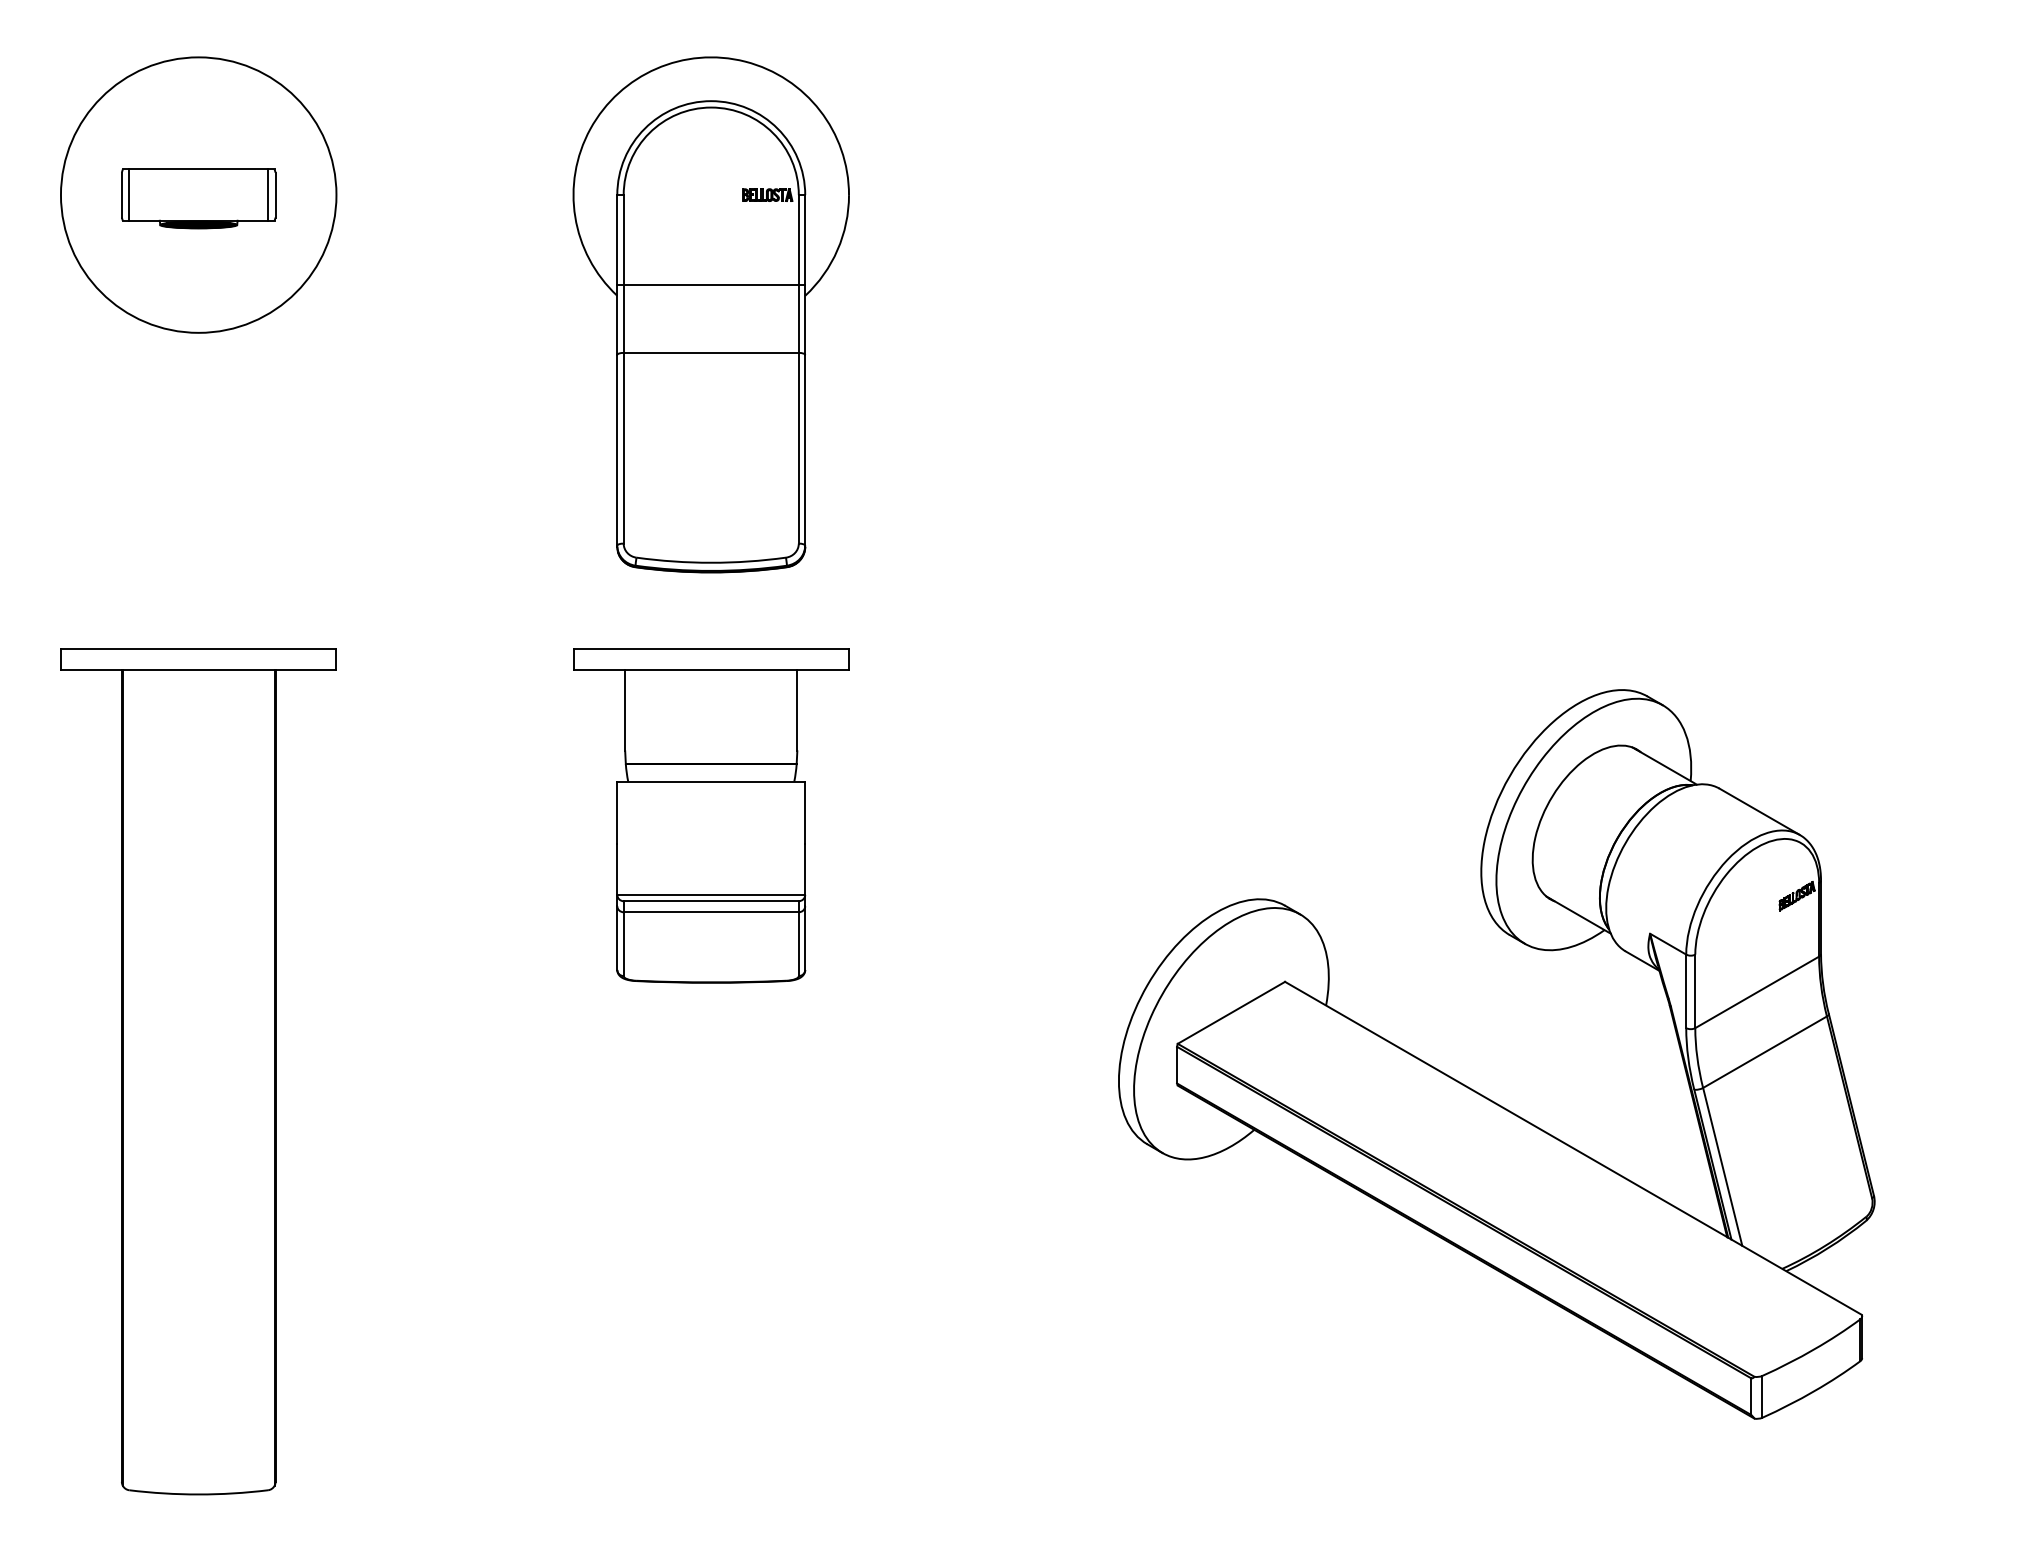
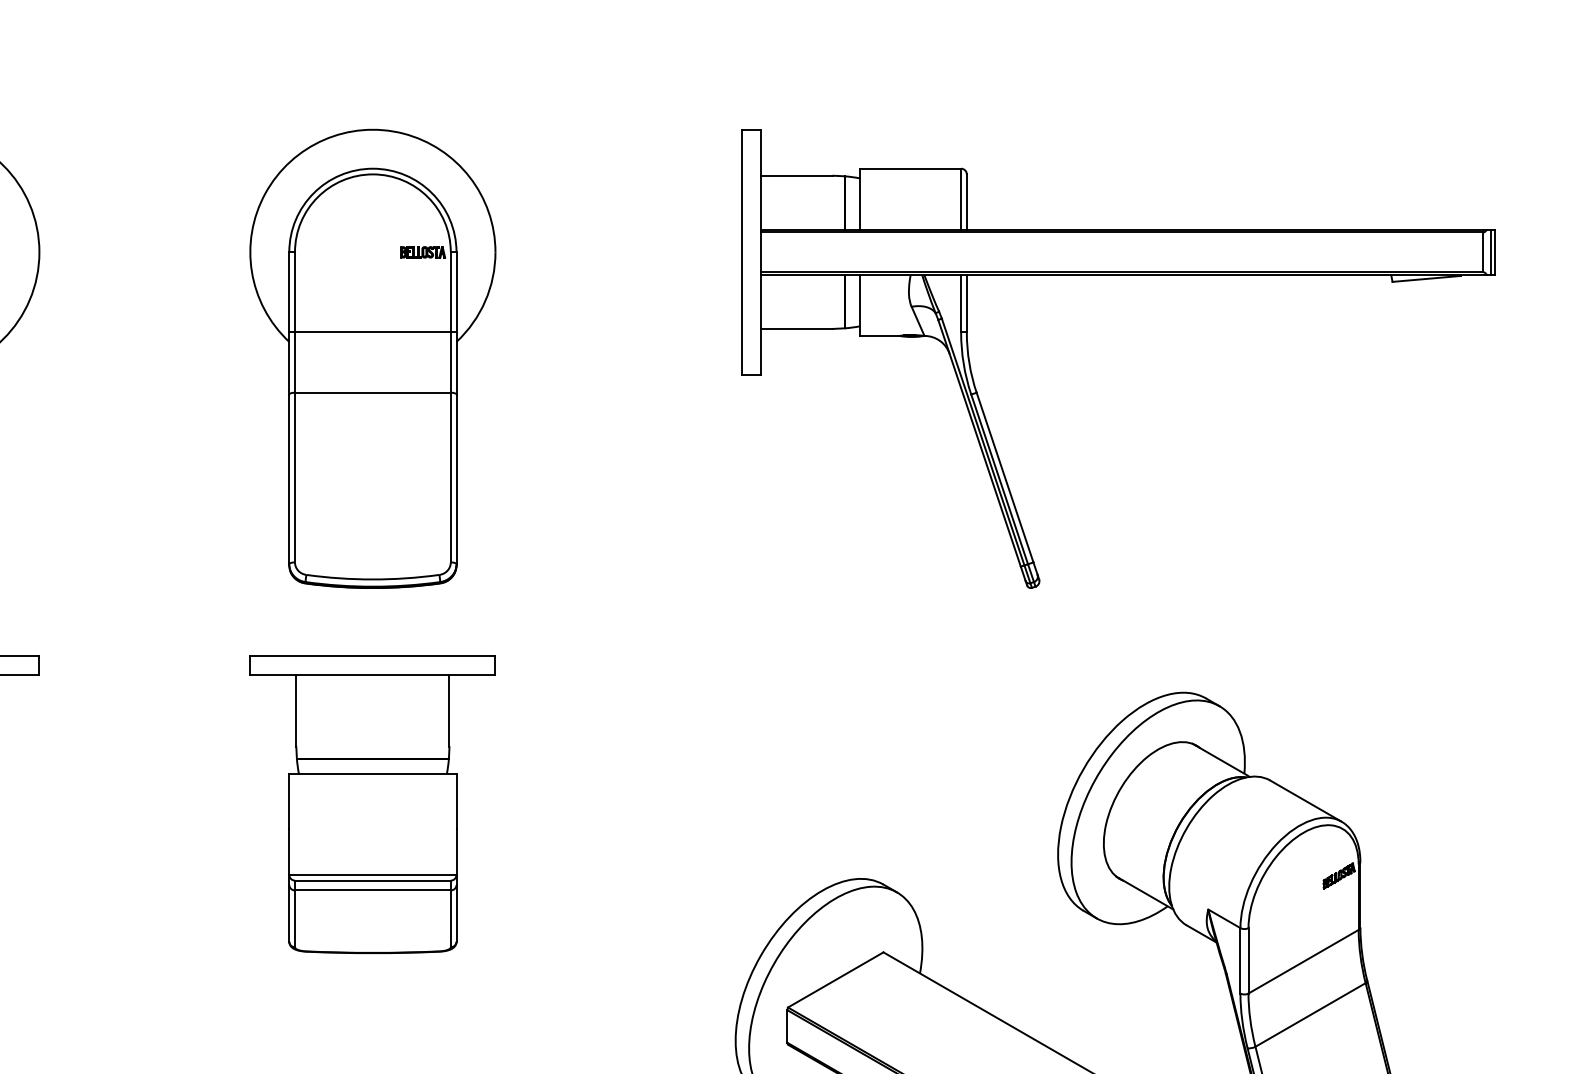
part: (1548, 221) -> (1117, 275), added

